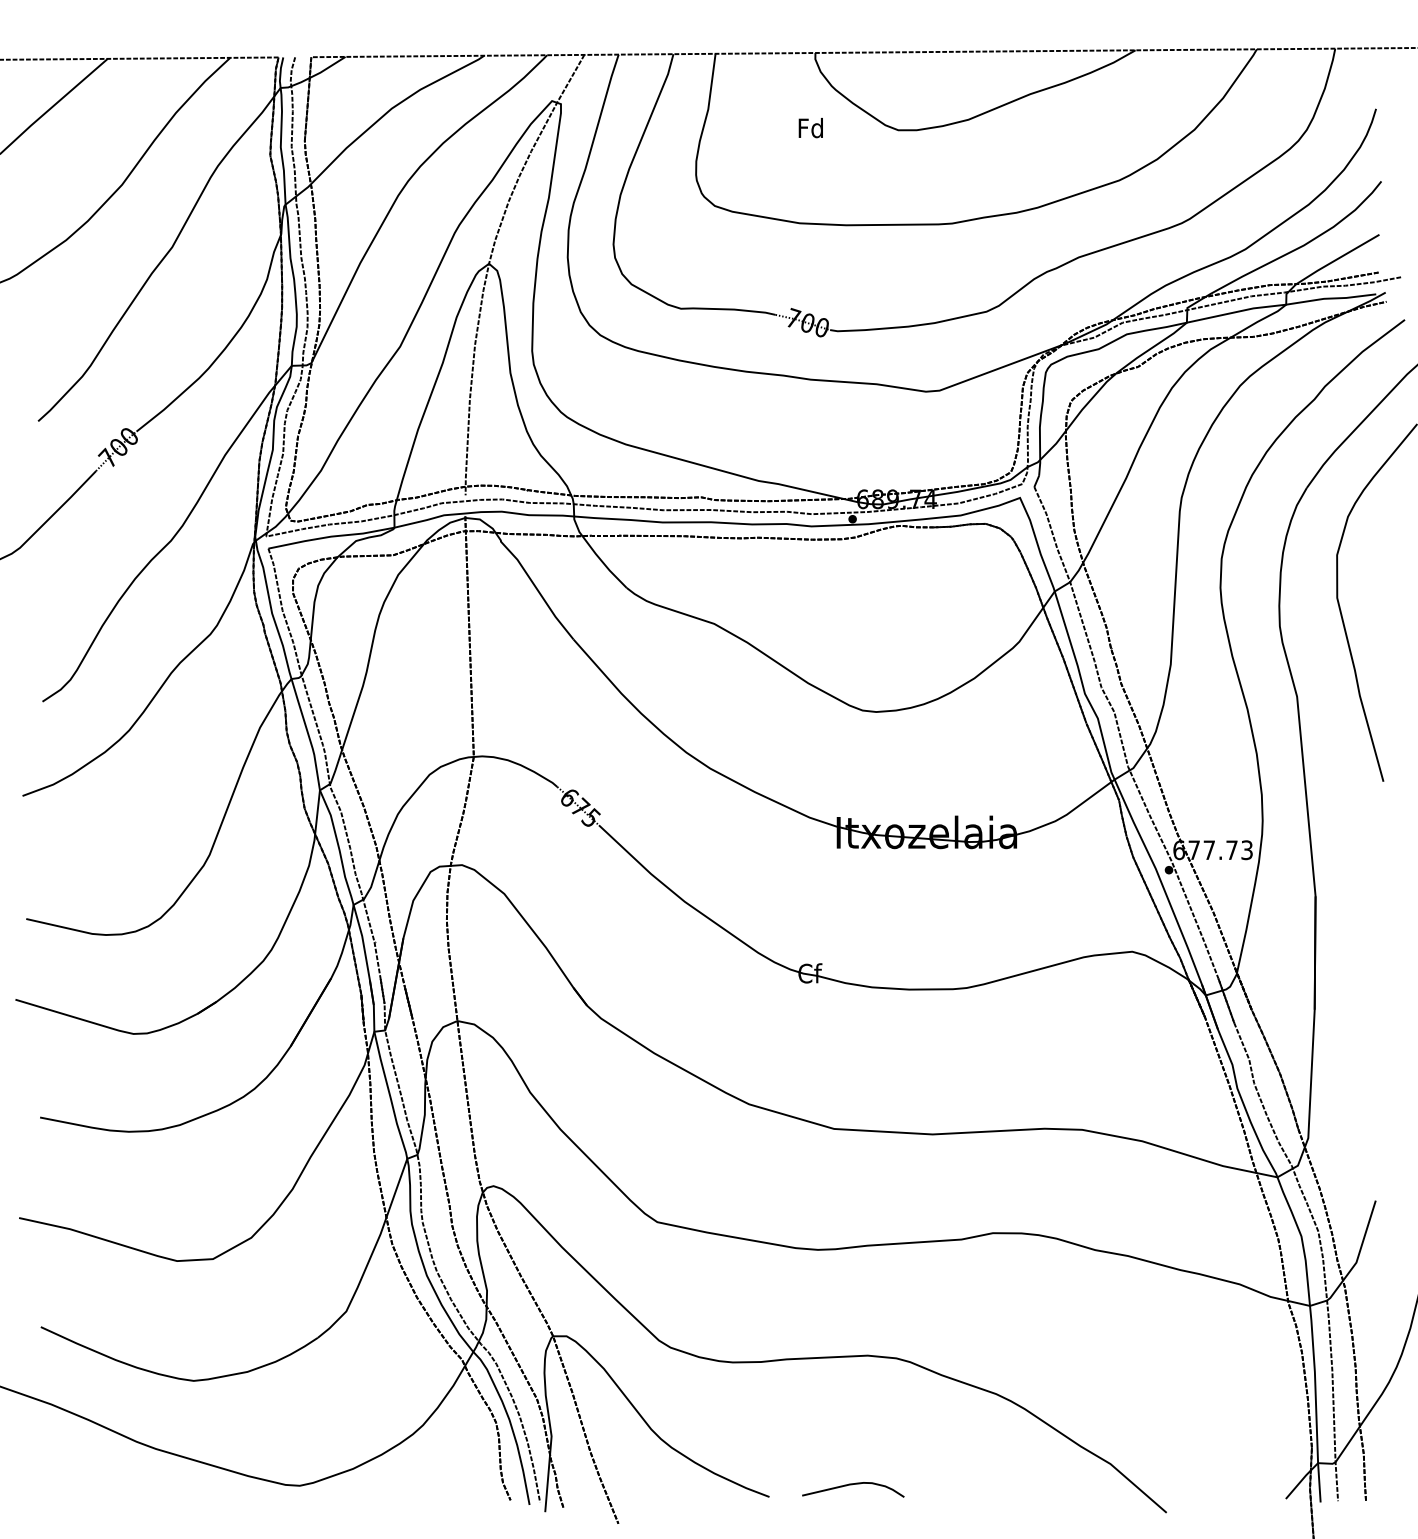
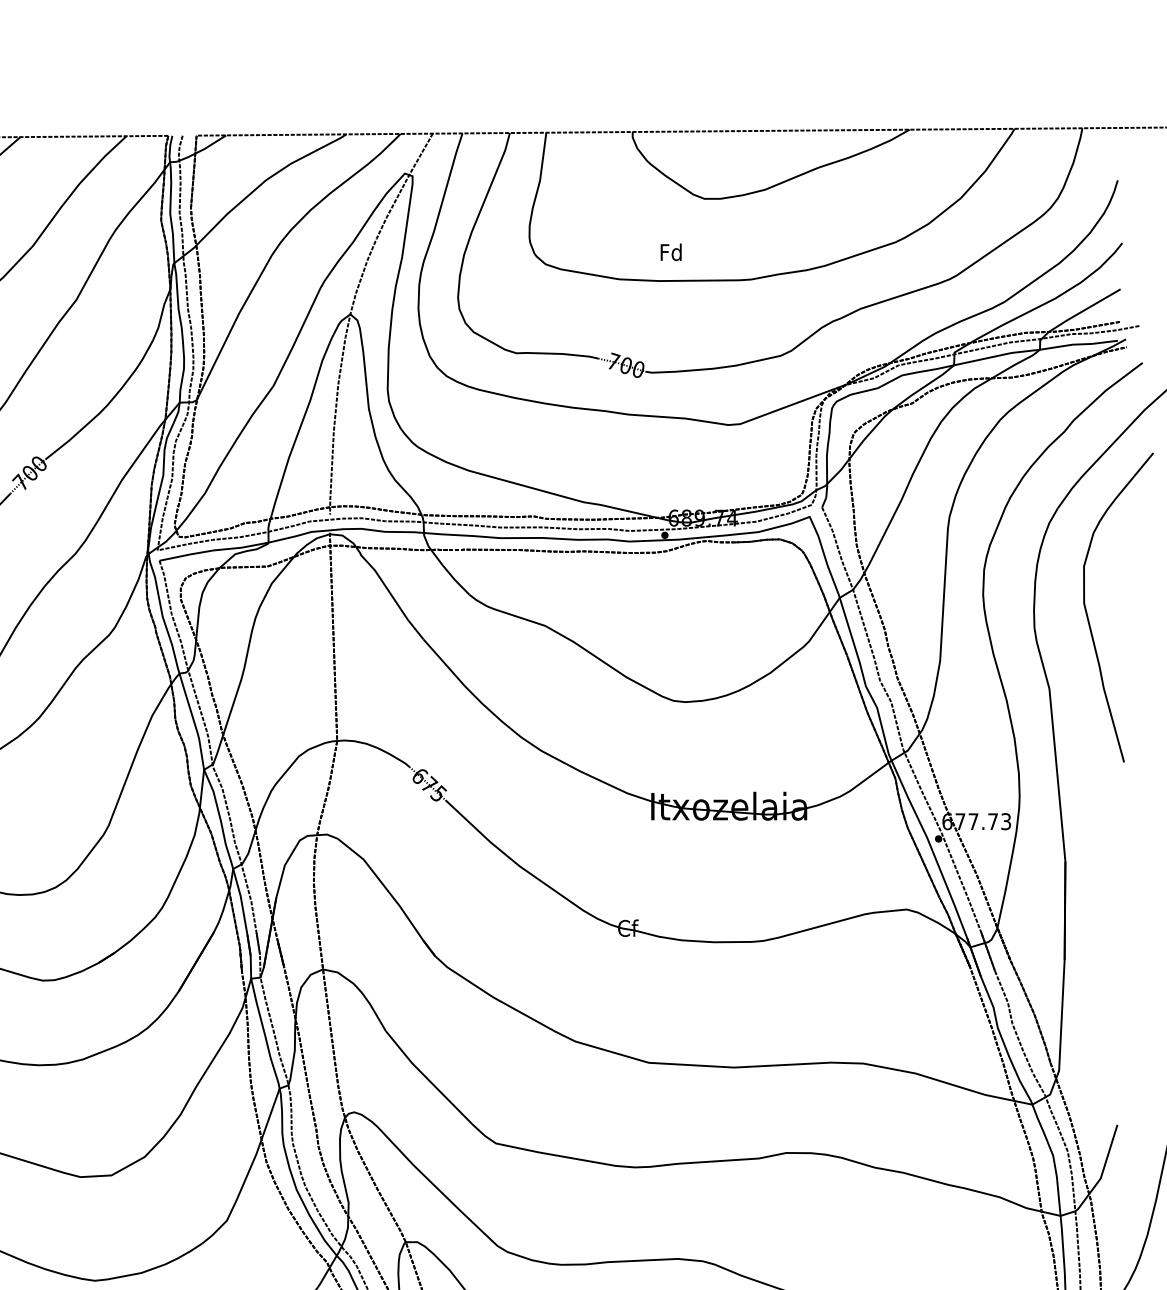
text: (810, 128) -> (670, 252), moved

